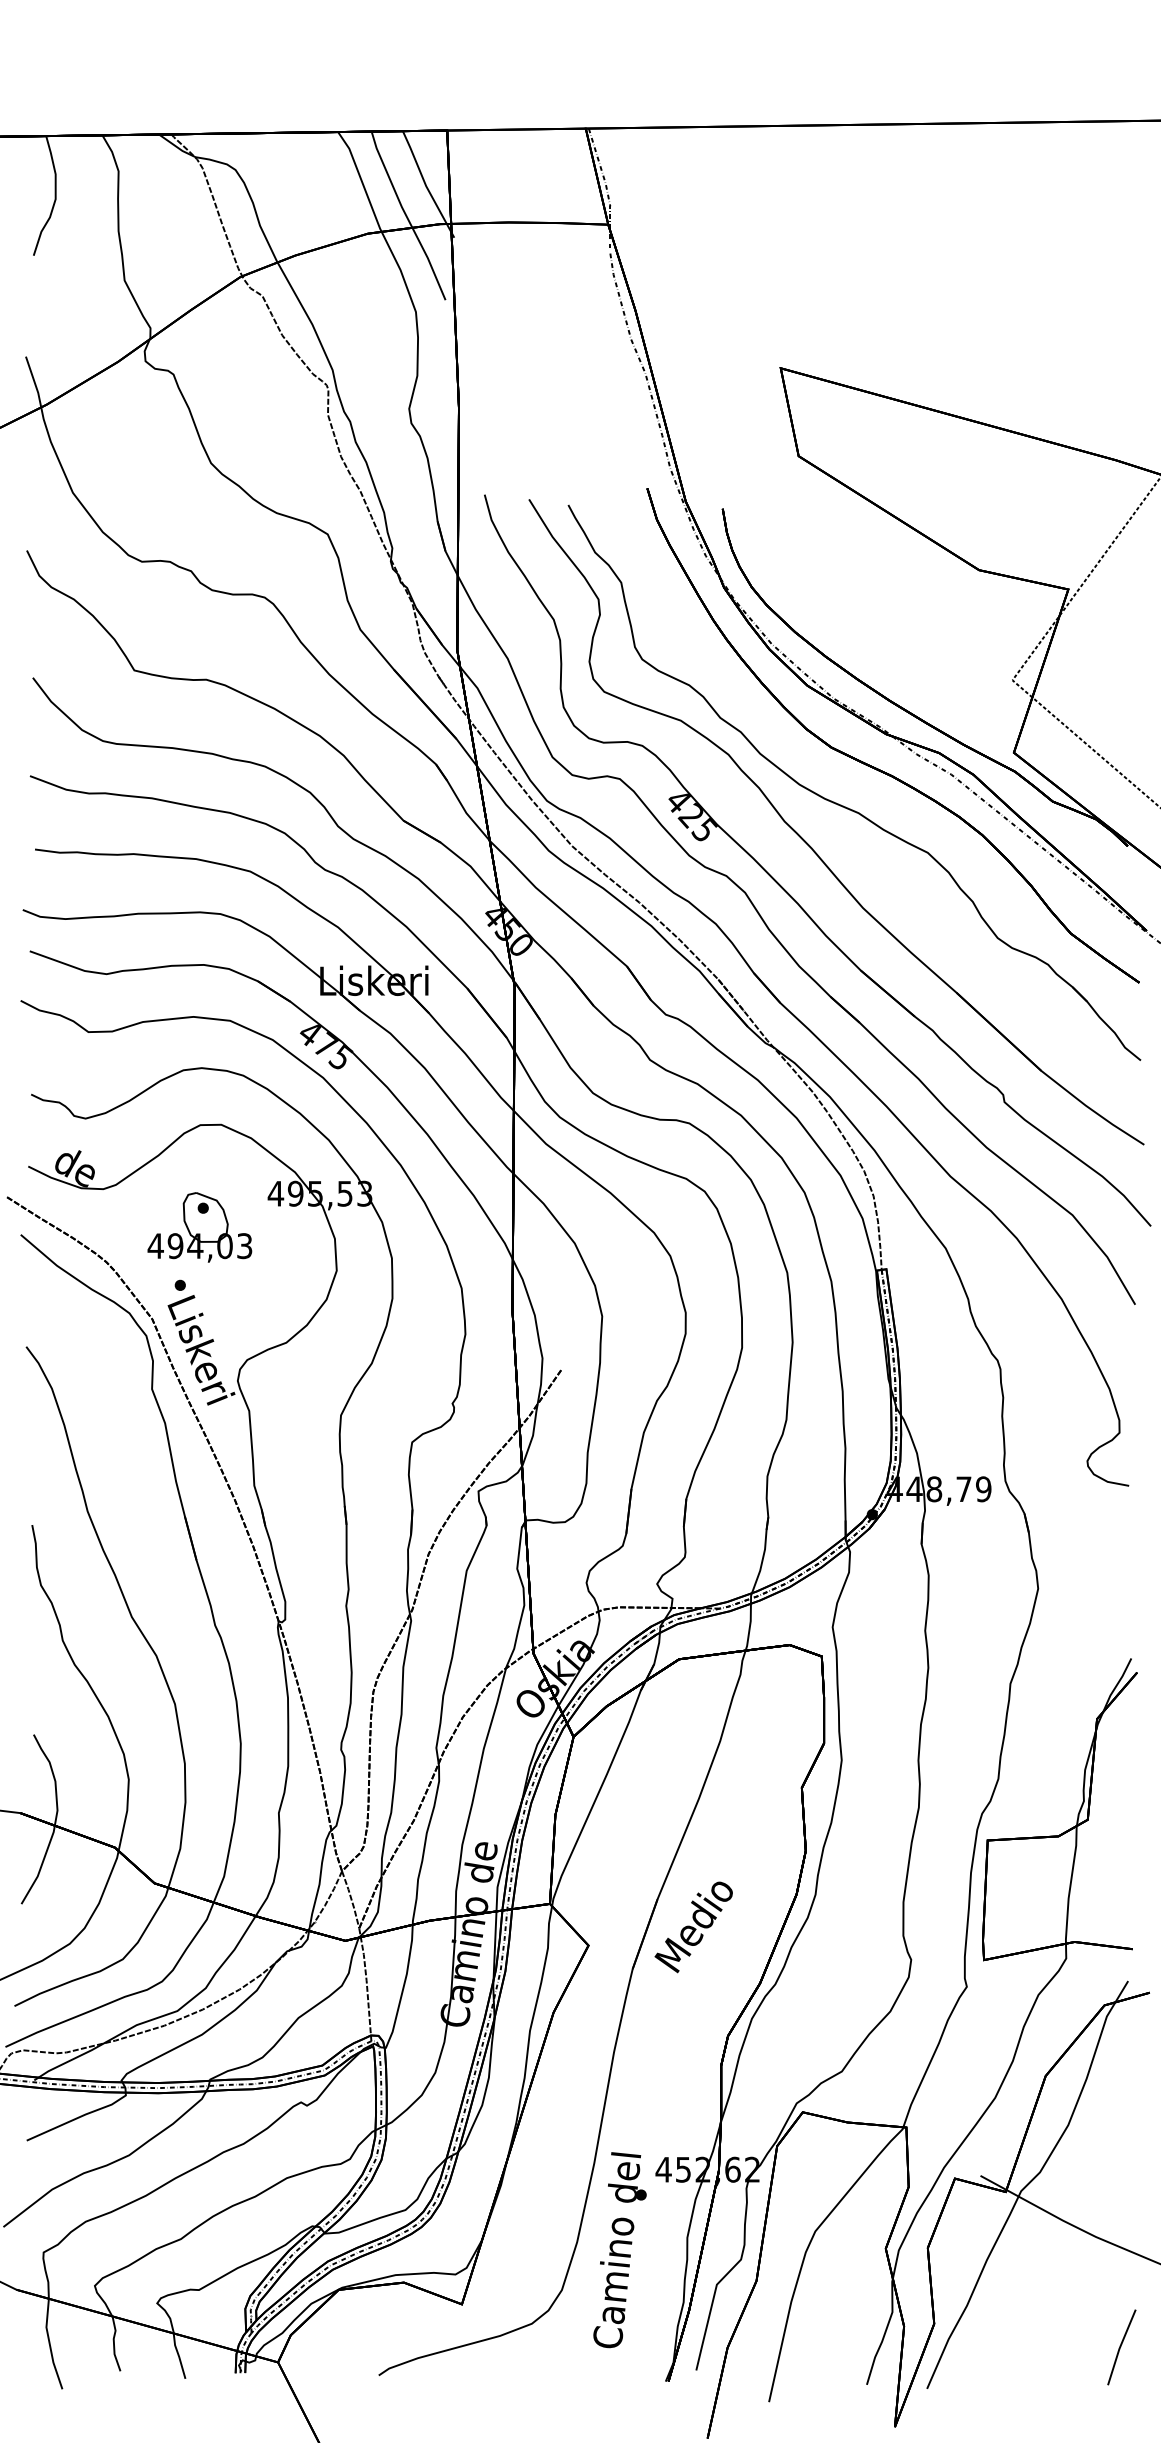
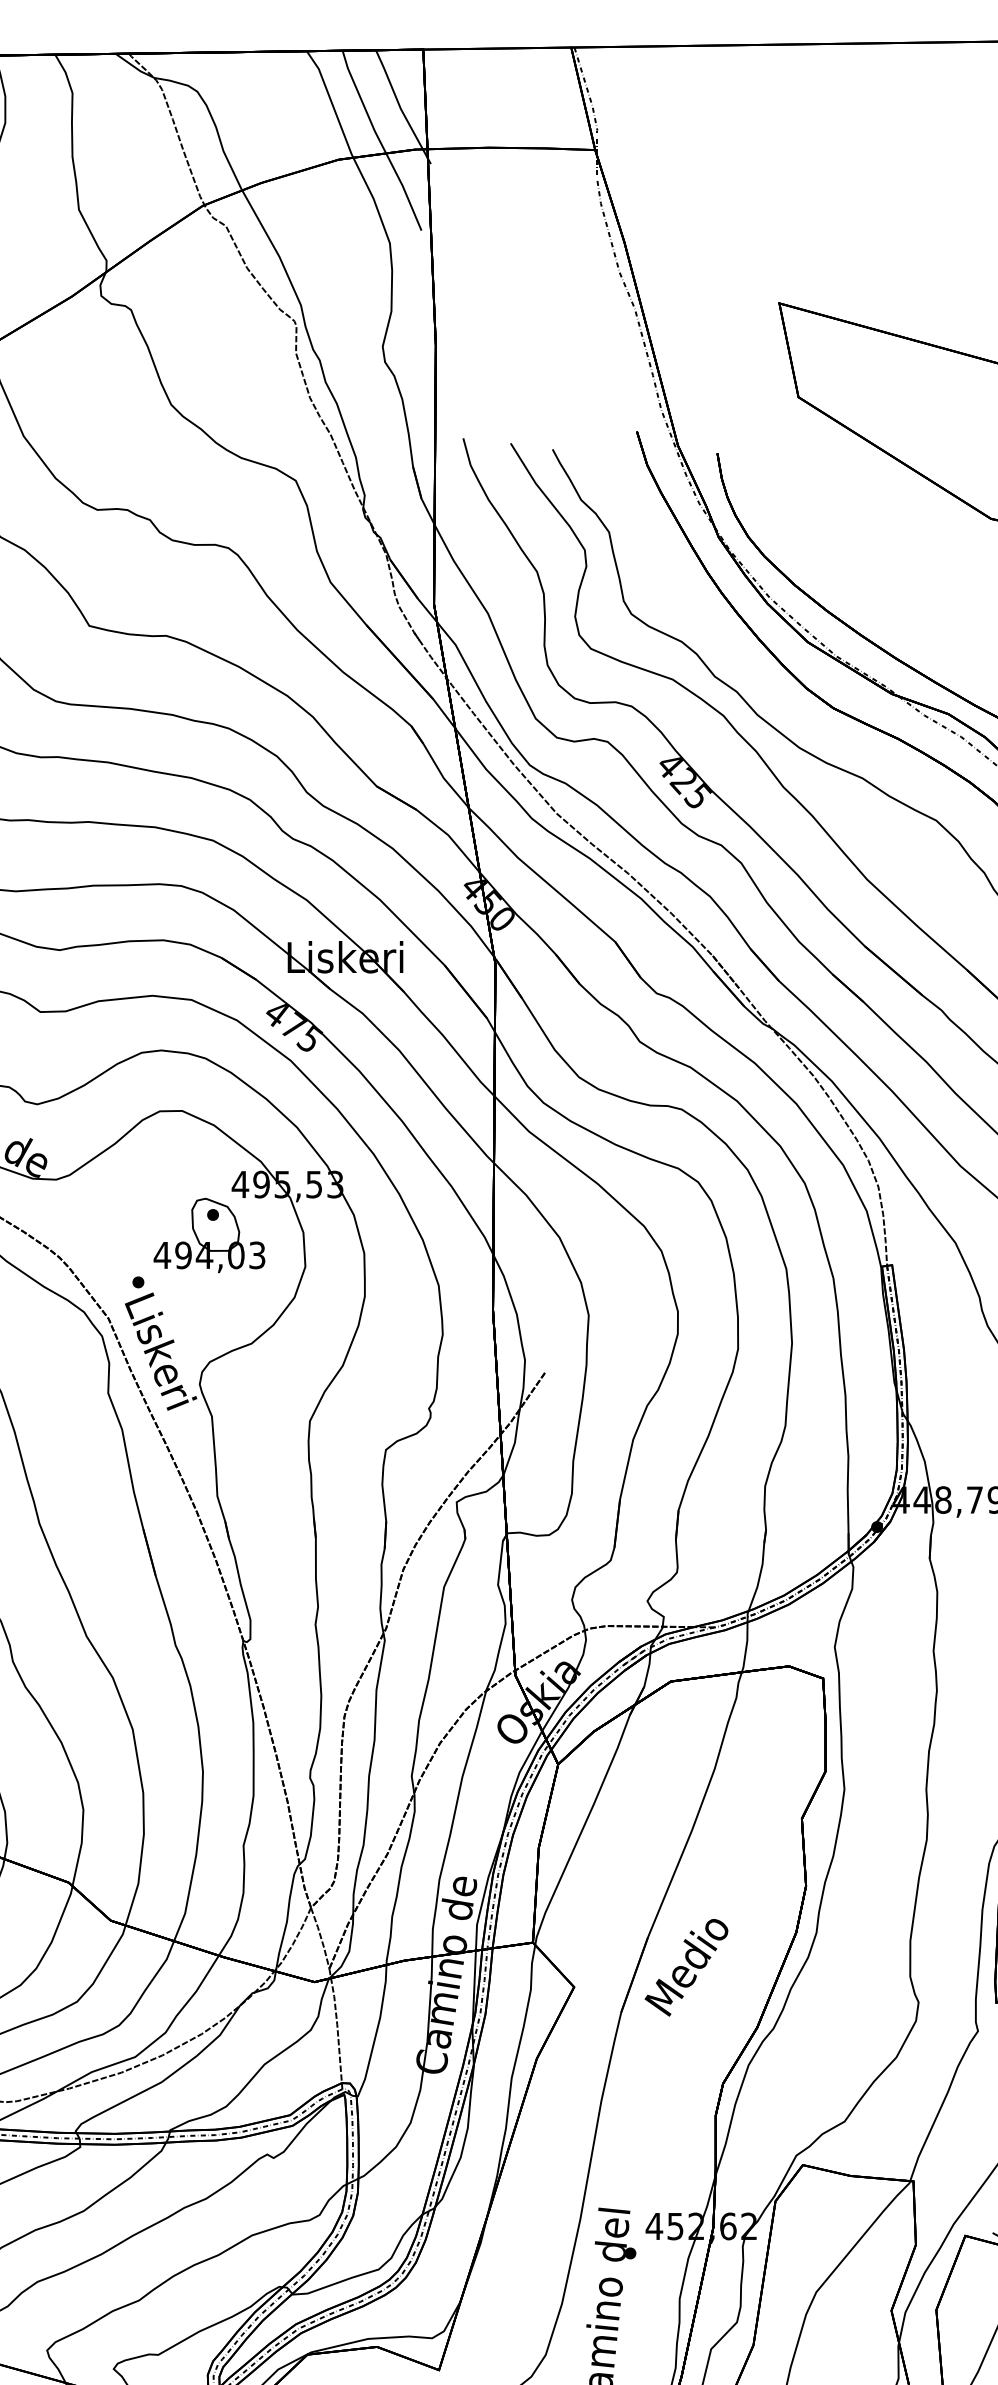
part: (199, 1227) -> (209, 1235), moved

